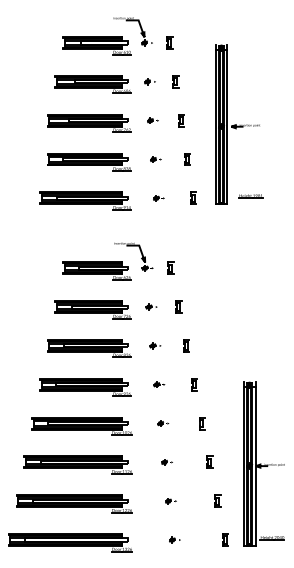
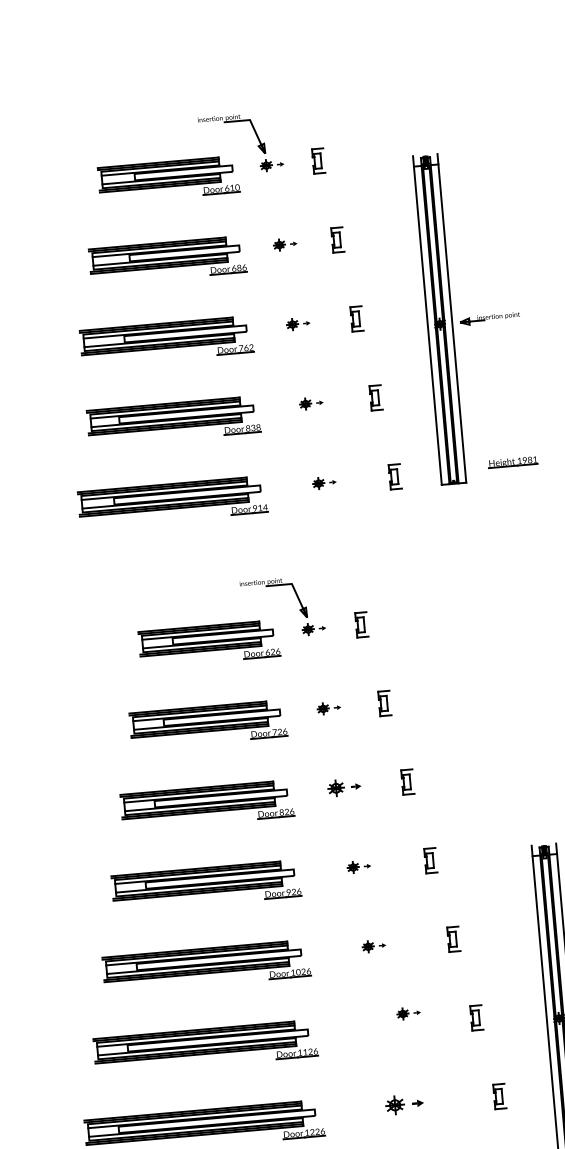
part: (155, 345) -> (343, 786), size x1.4
part: (166, 462) -> (406, 1013), moved
part: (170, 501) -> (402, 1105), size x1.6

